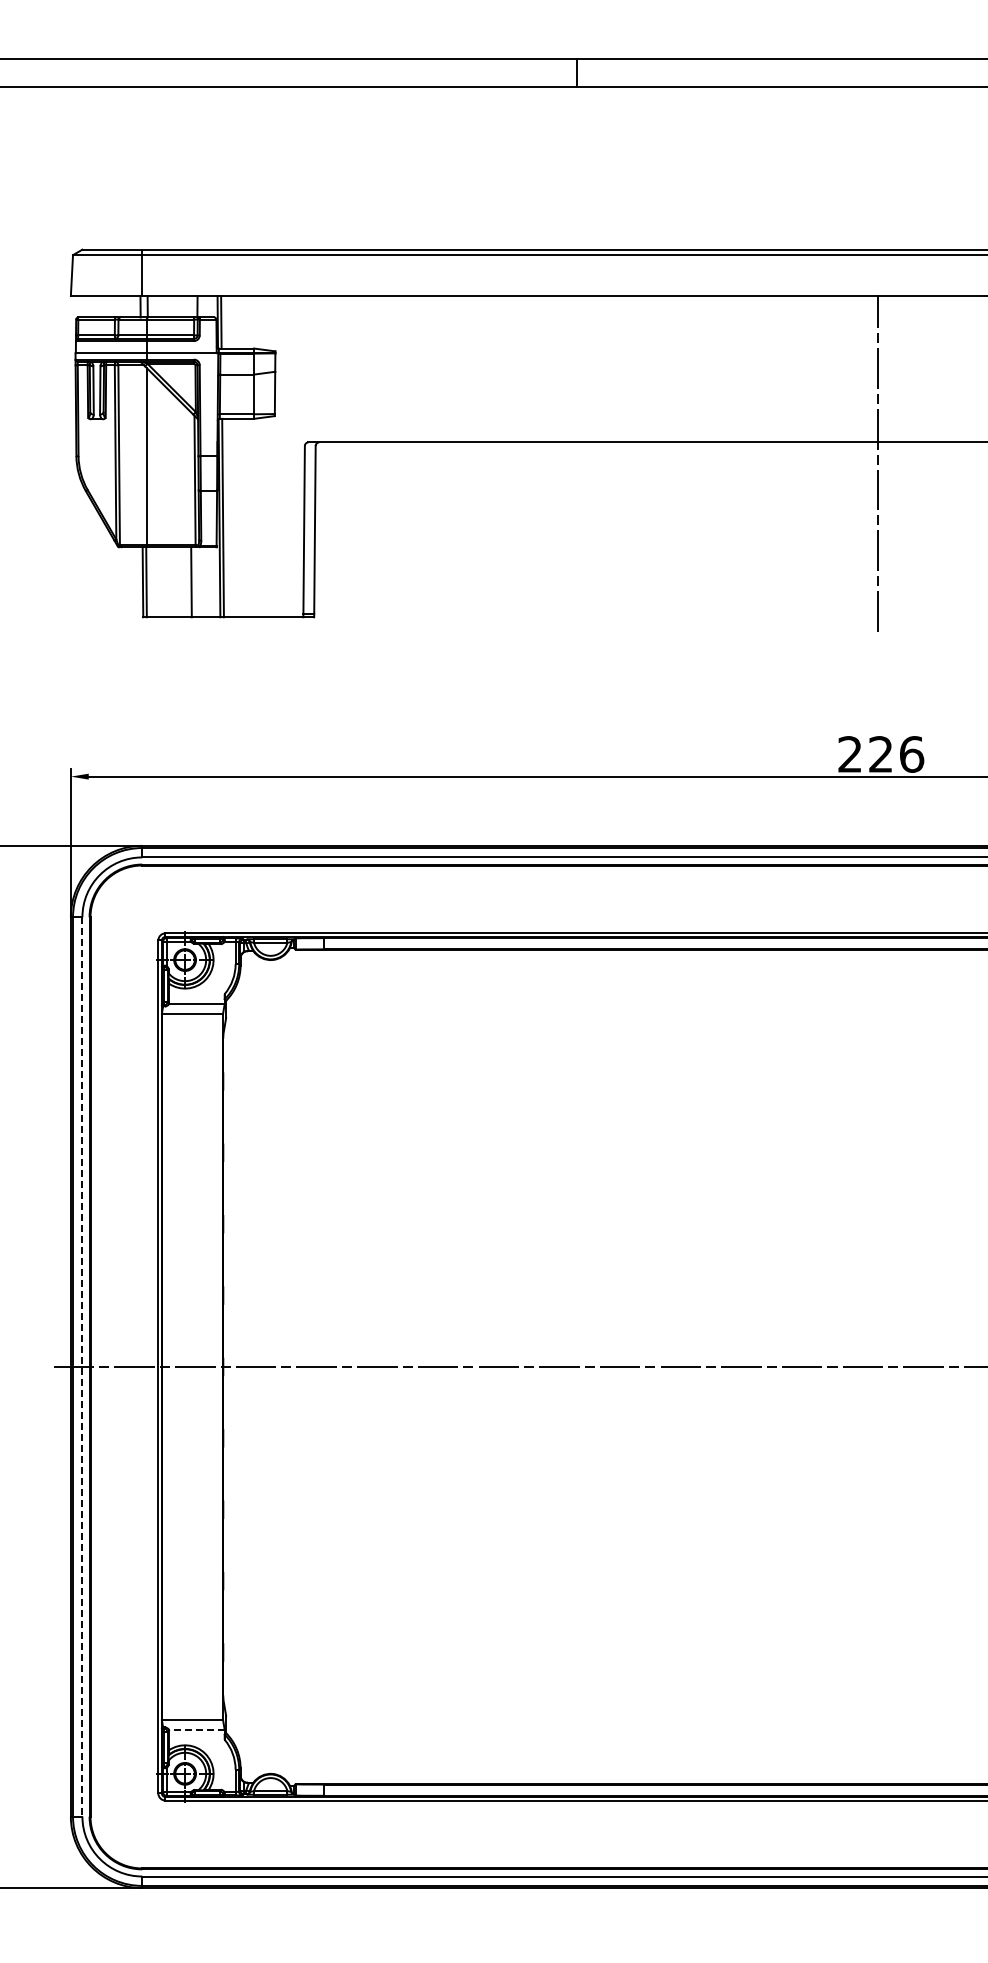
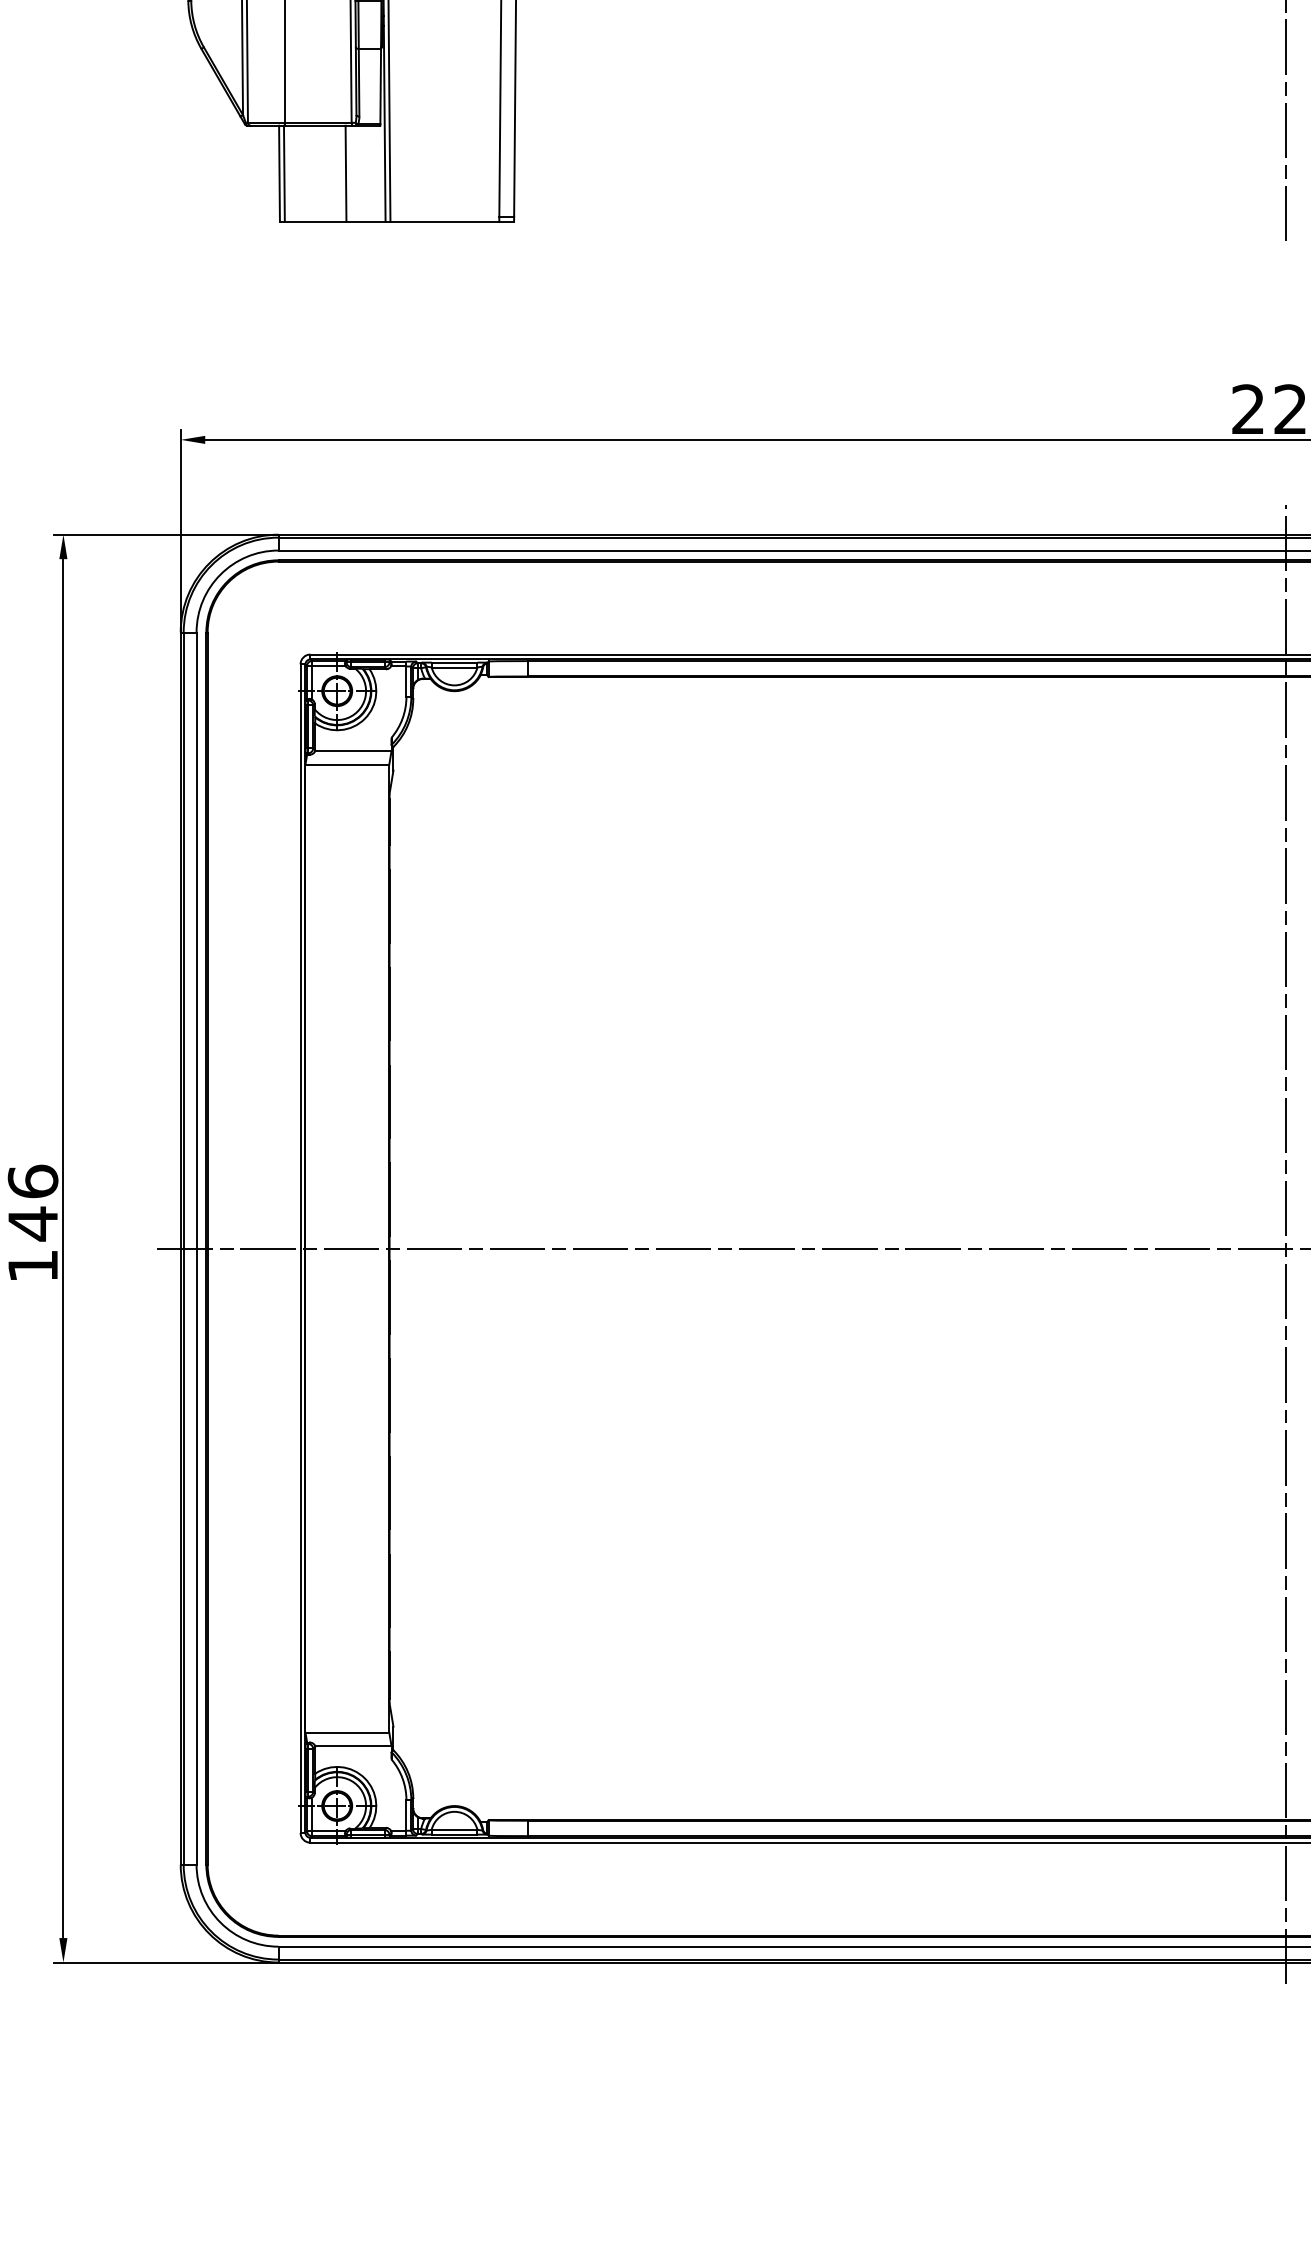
line: (877, 1364) -> (1285, 1245), added
line: (82, 1366) -> (196, 1247), dashed -> solid
line: (196, 1729) -> (352, 1745), dashed -> solid

